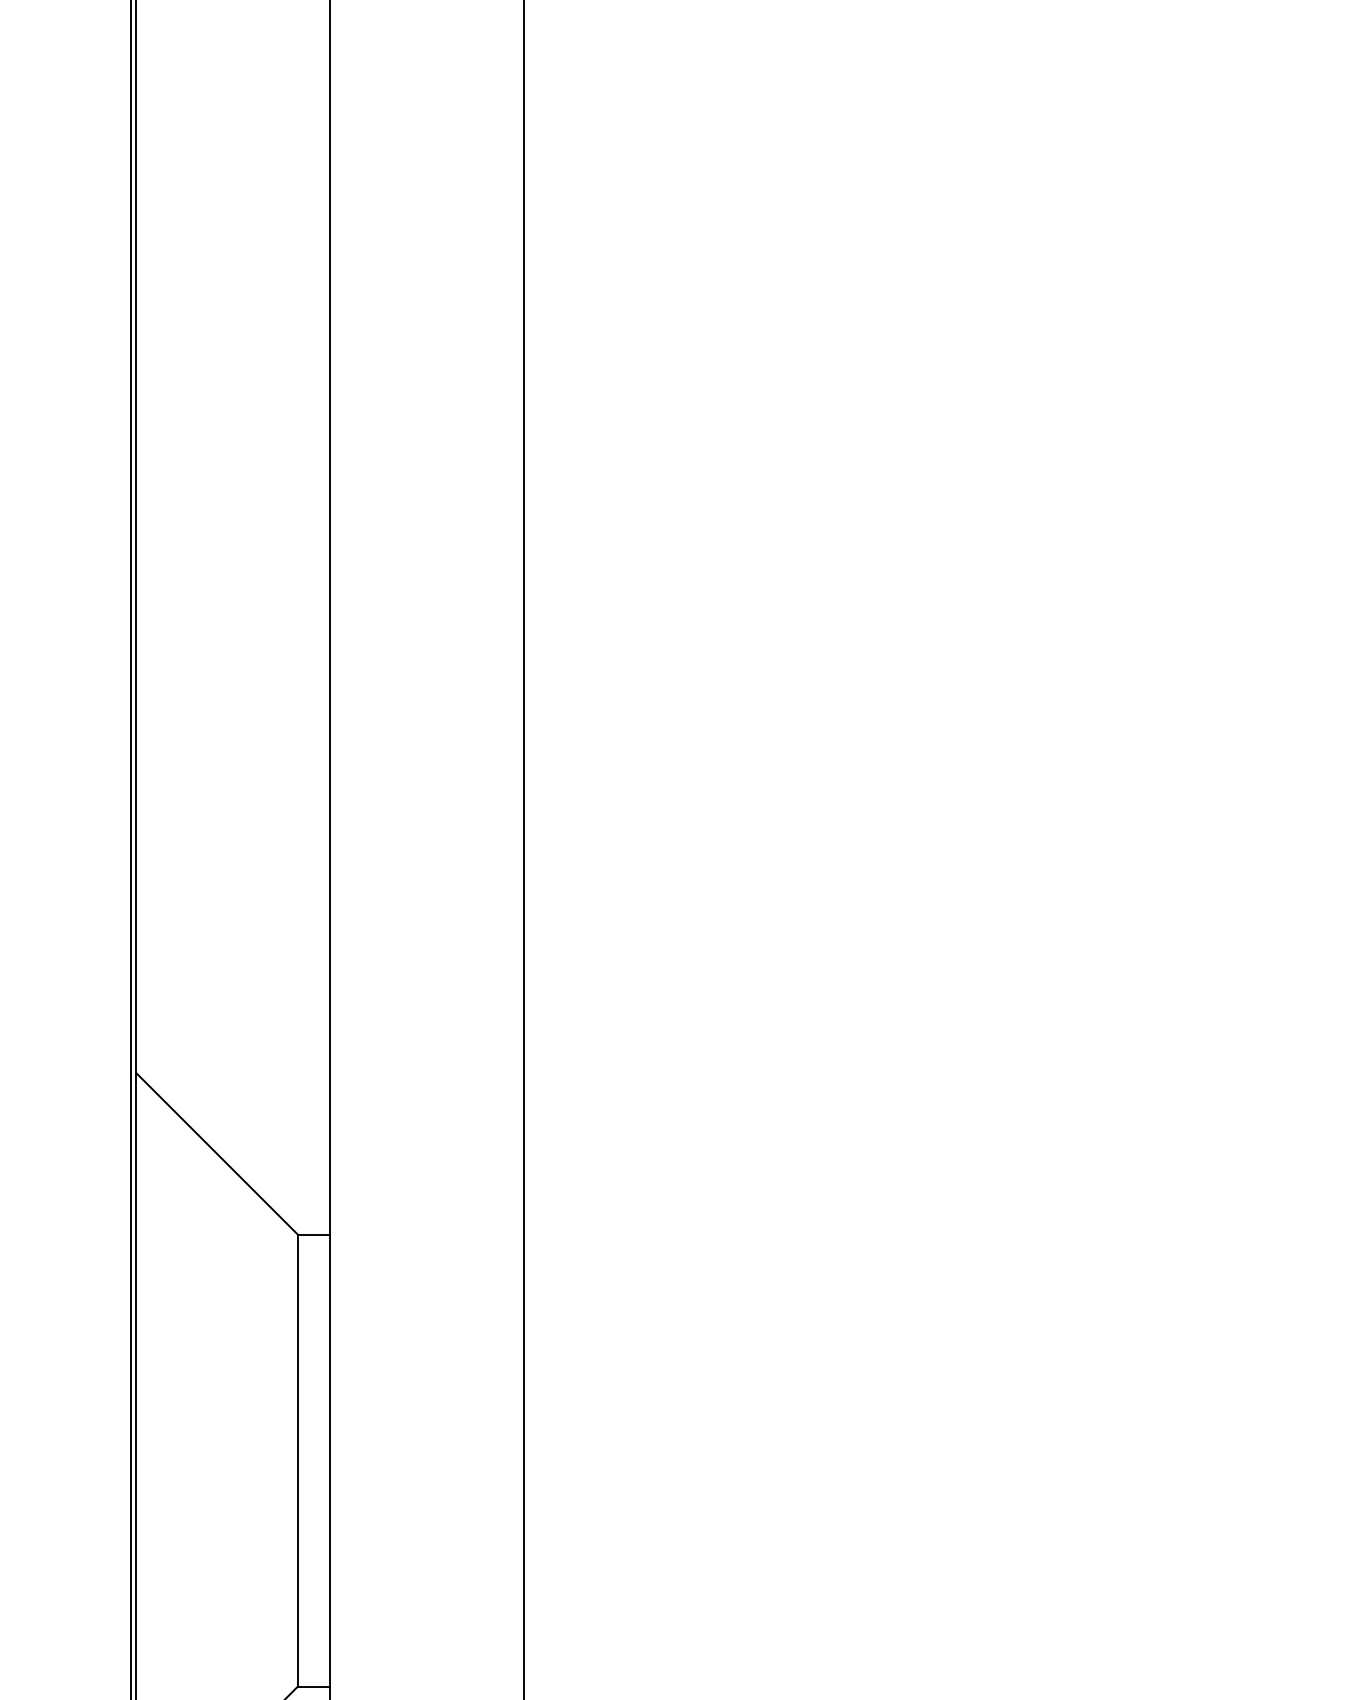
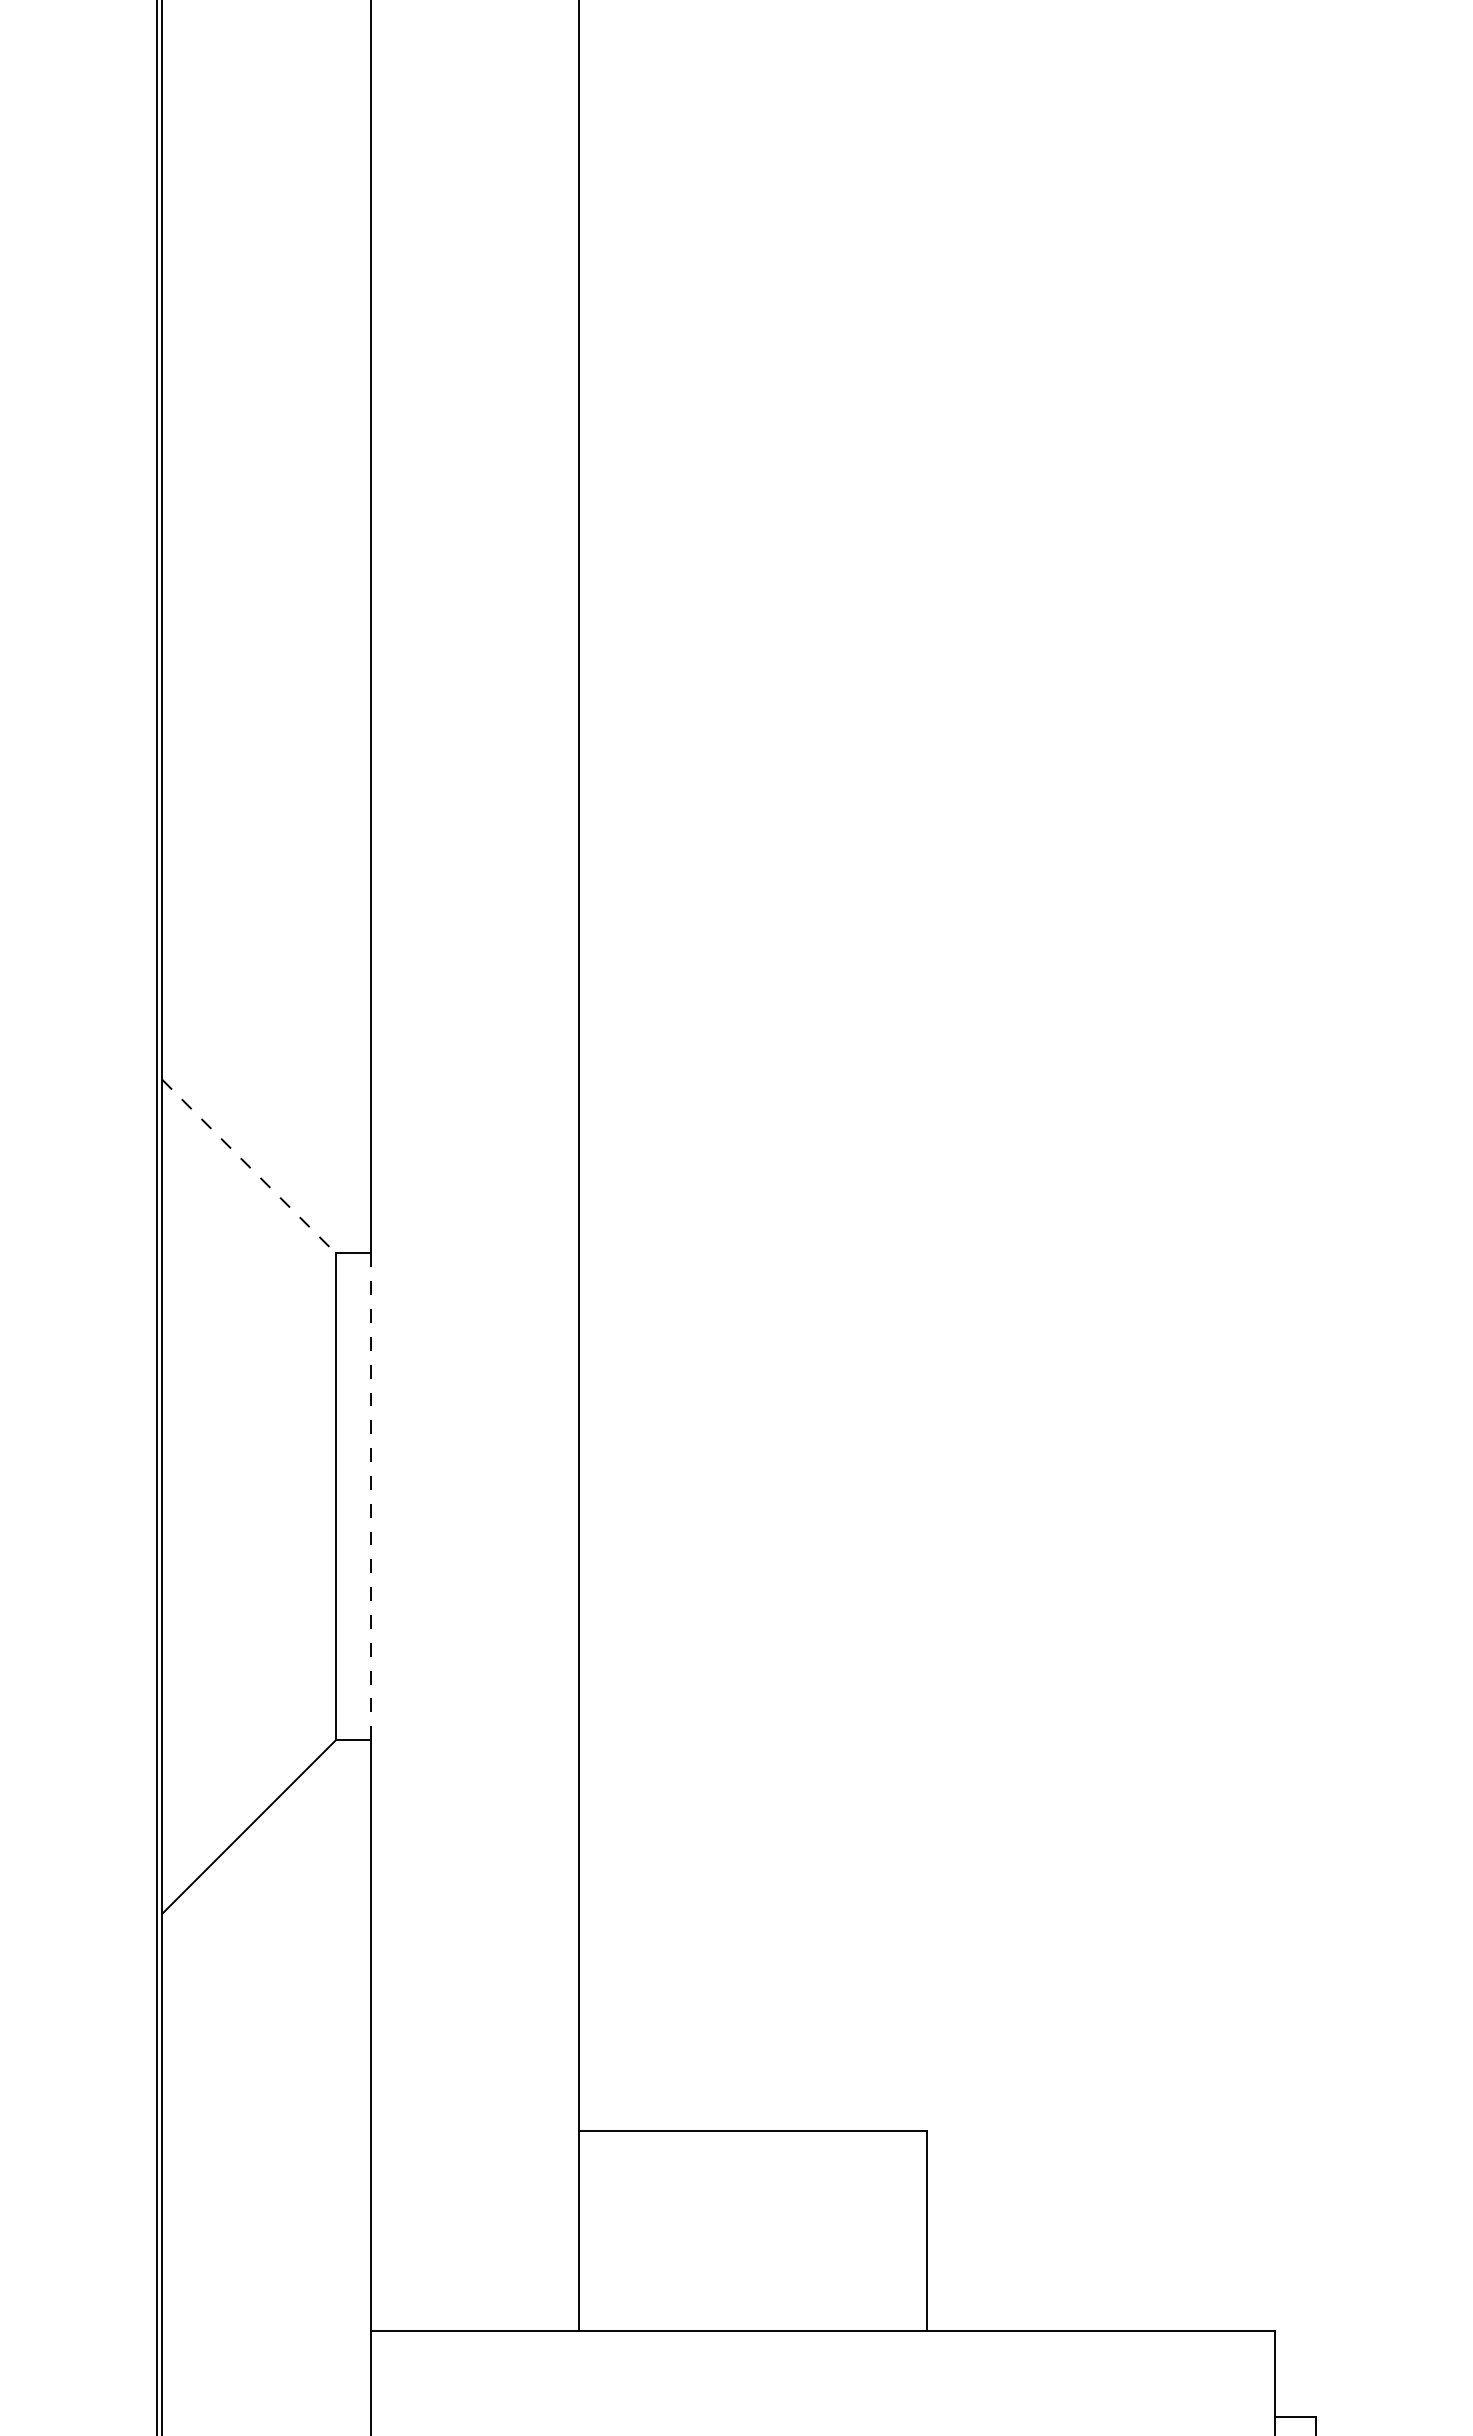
line: (217, 1153) -> (249, 1166), solid -> dashed
line: (329, 1461) -> (370, 1497), solid -> dashed

